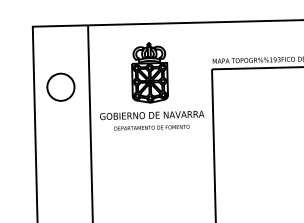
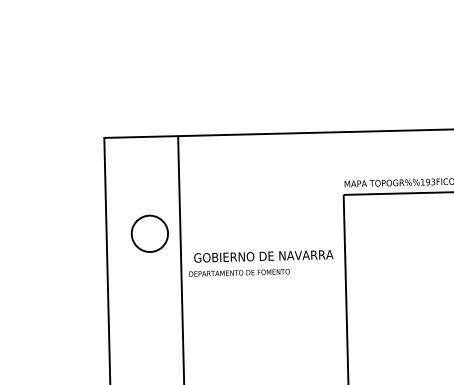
part: (149, 72) -> (260, 199), removed
part: (60, 87) -> (149, 233), moved
text: (151, 127) -> (239, 272), moved

